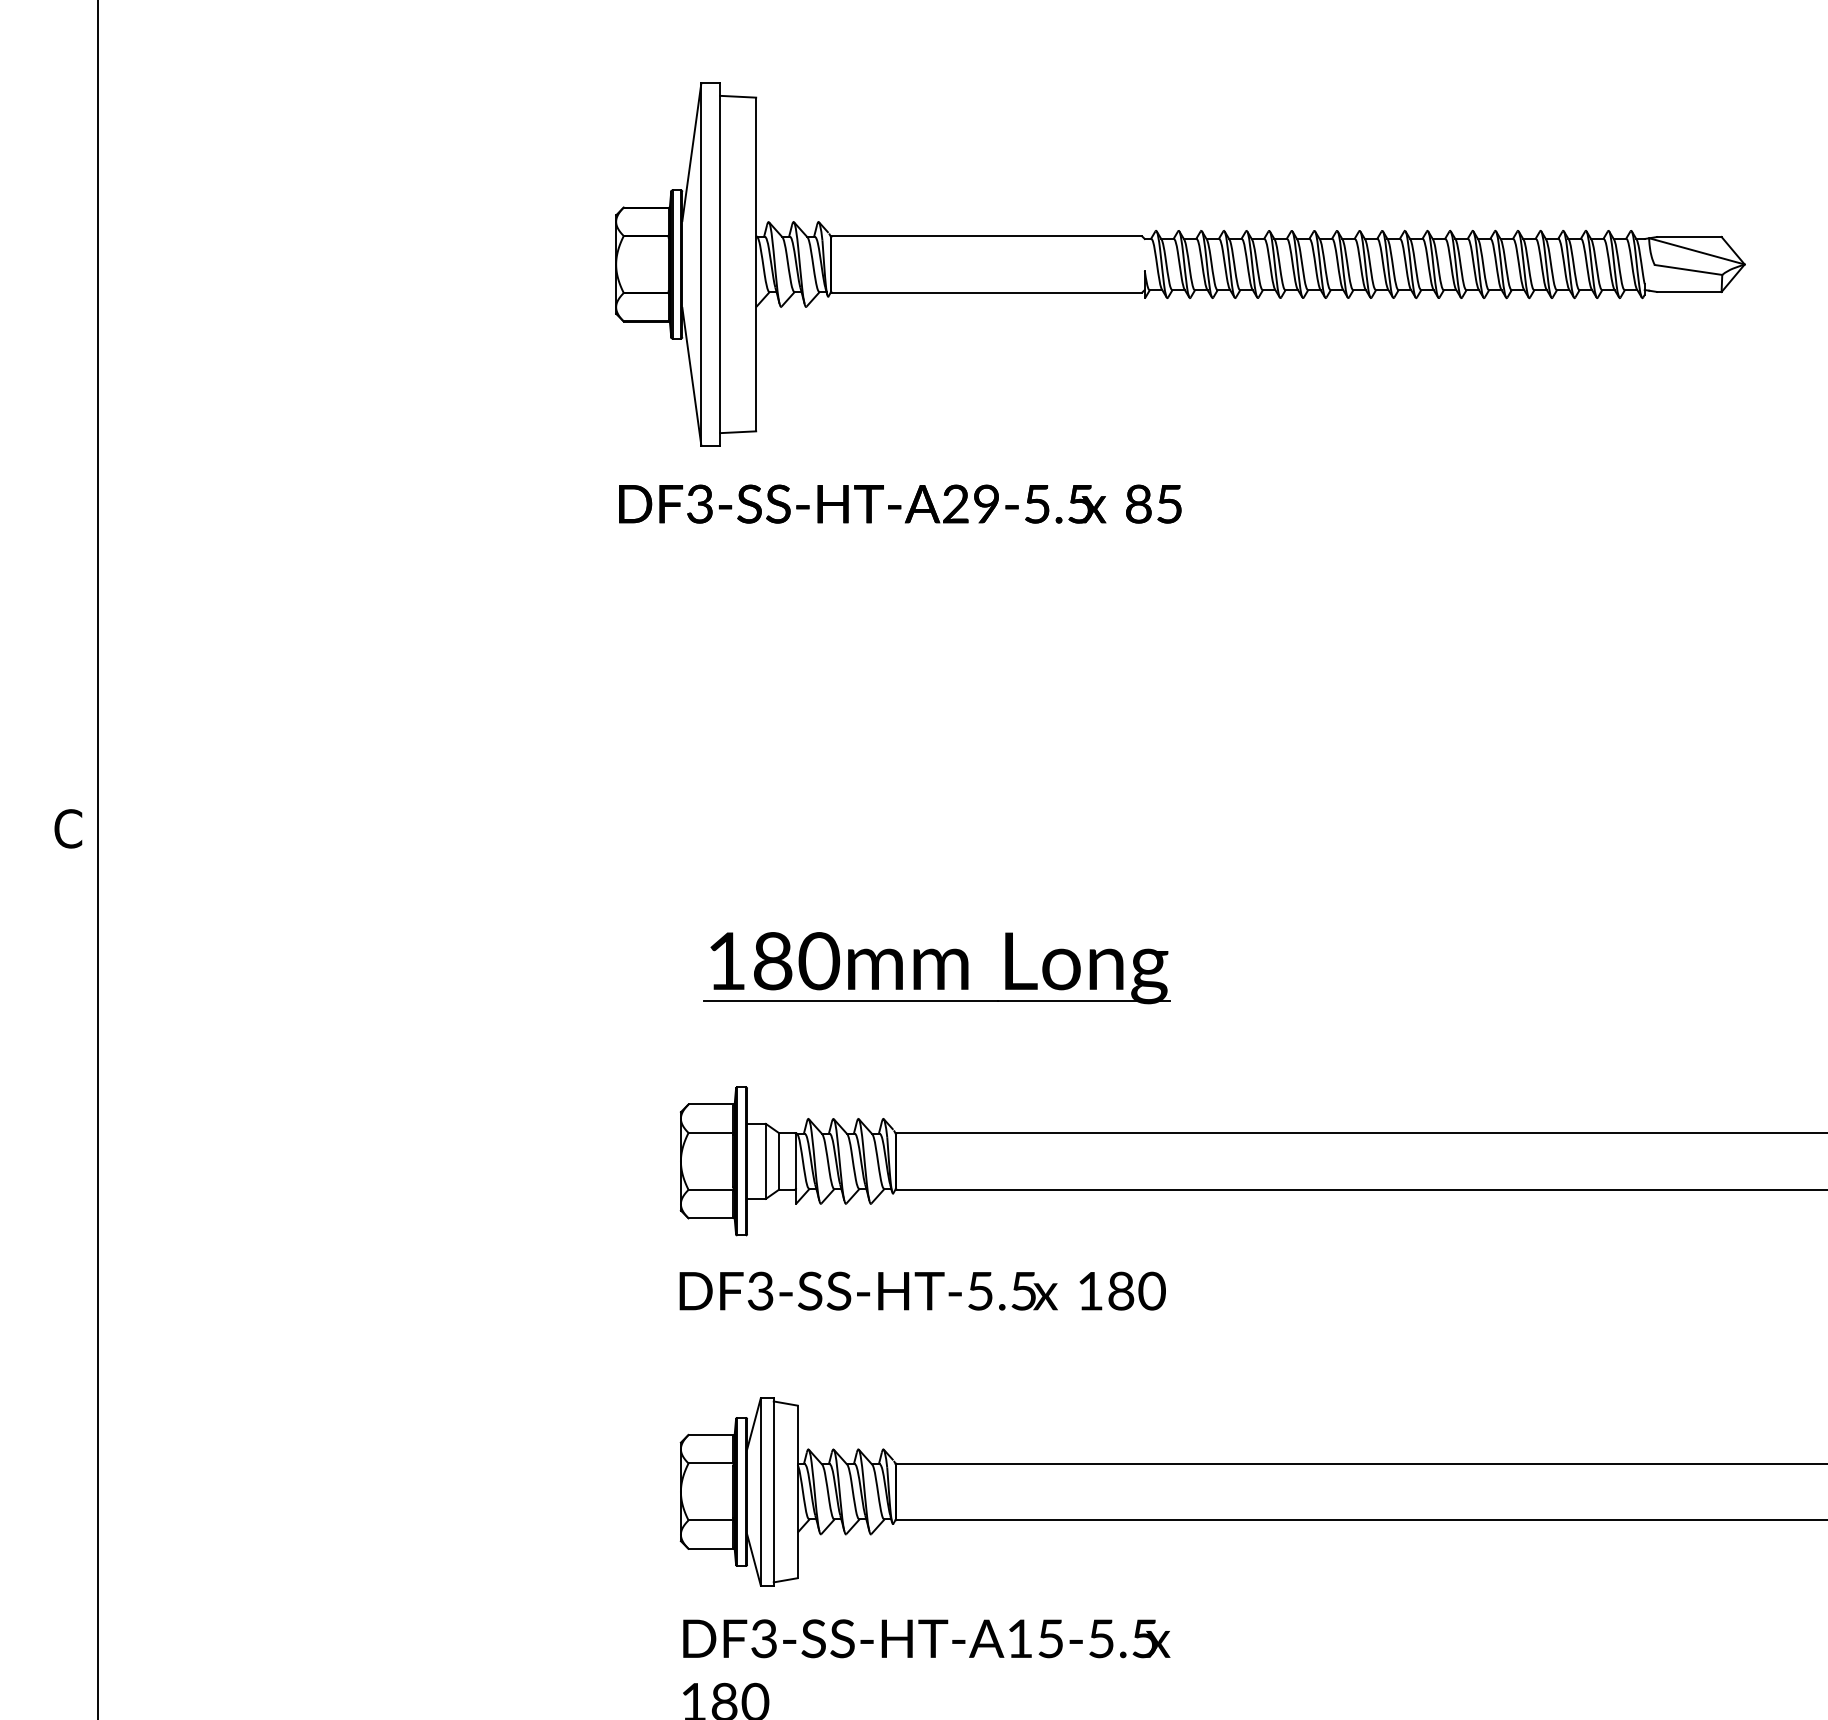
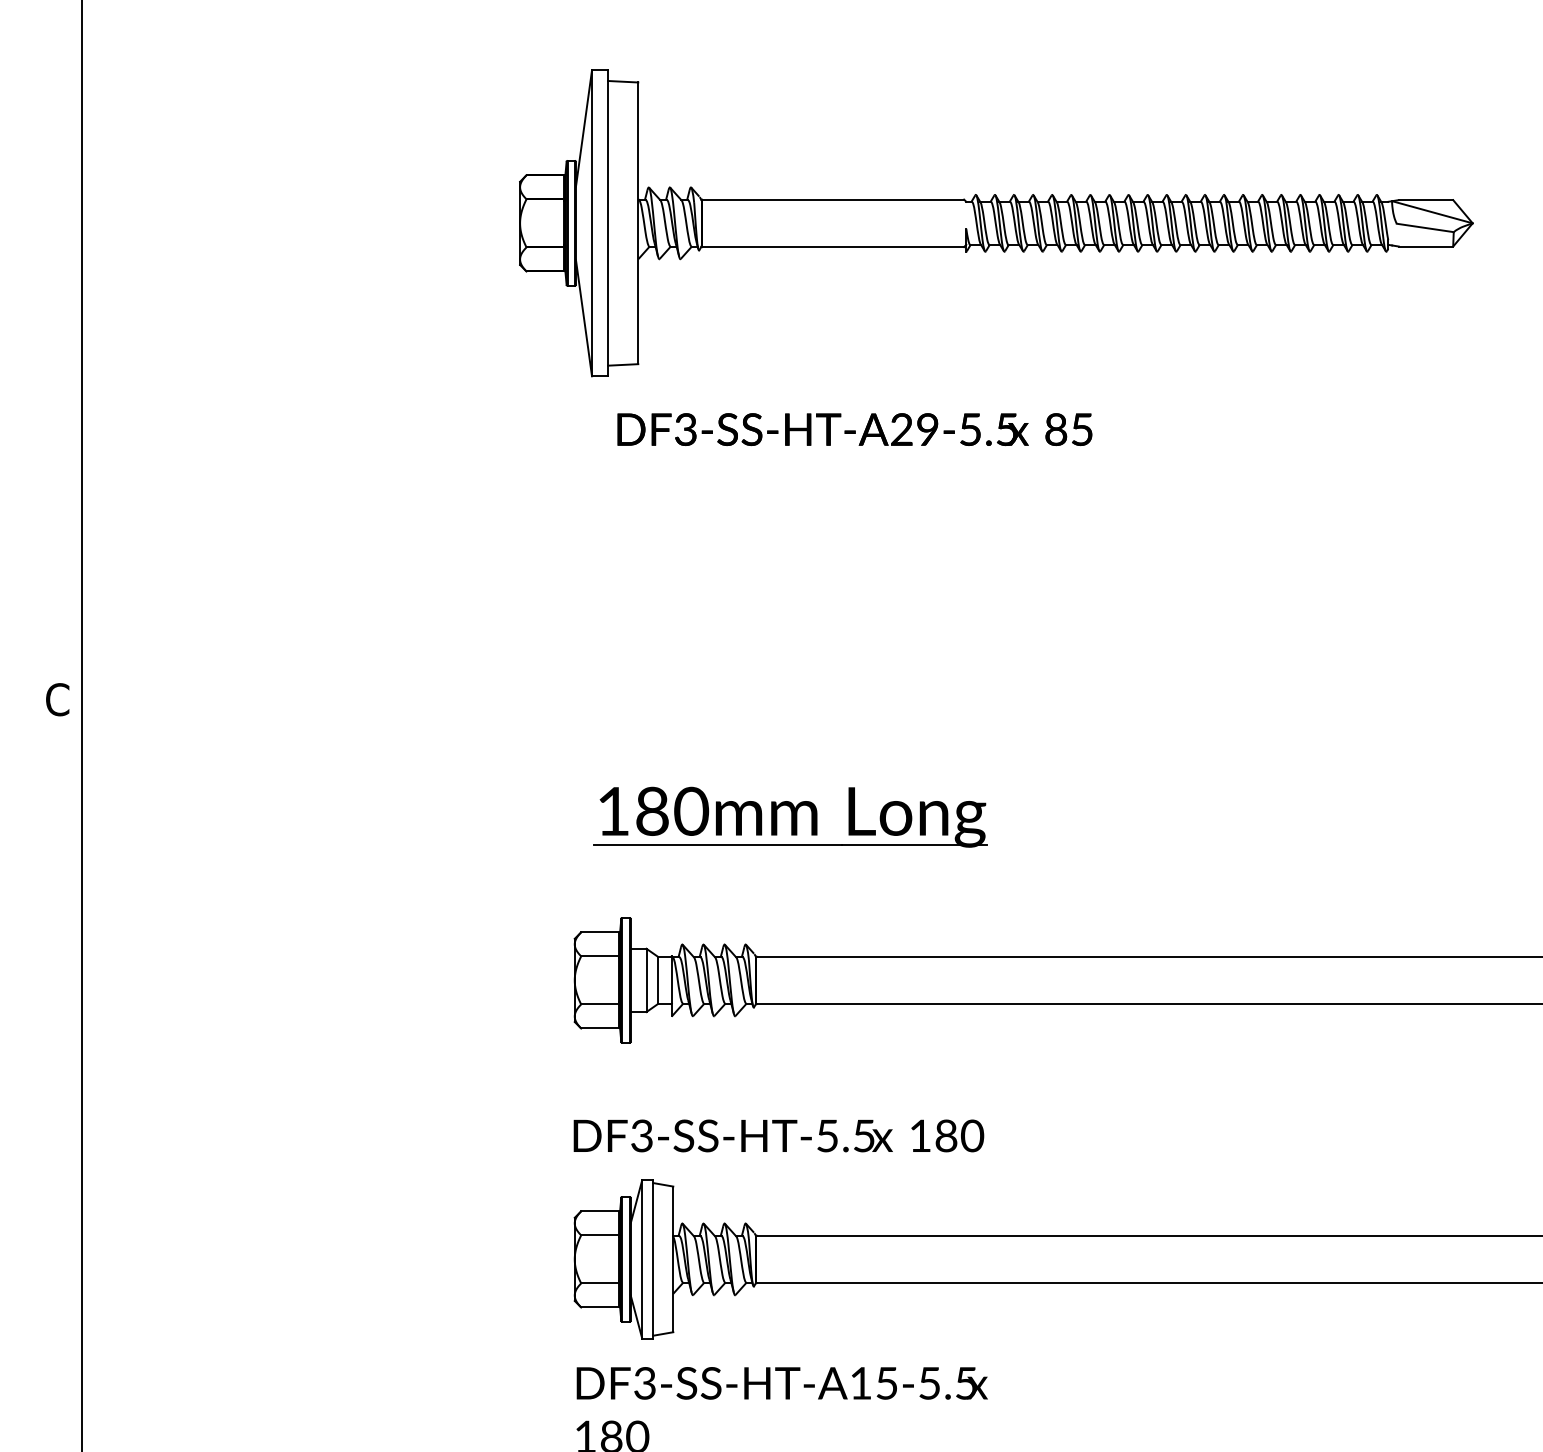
text: (899, 503) -> (854, 429), moved
text: (922, 1290) -> (778, 1135), moved

